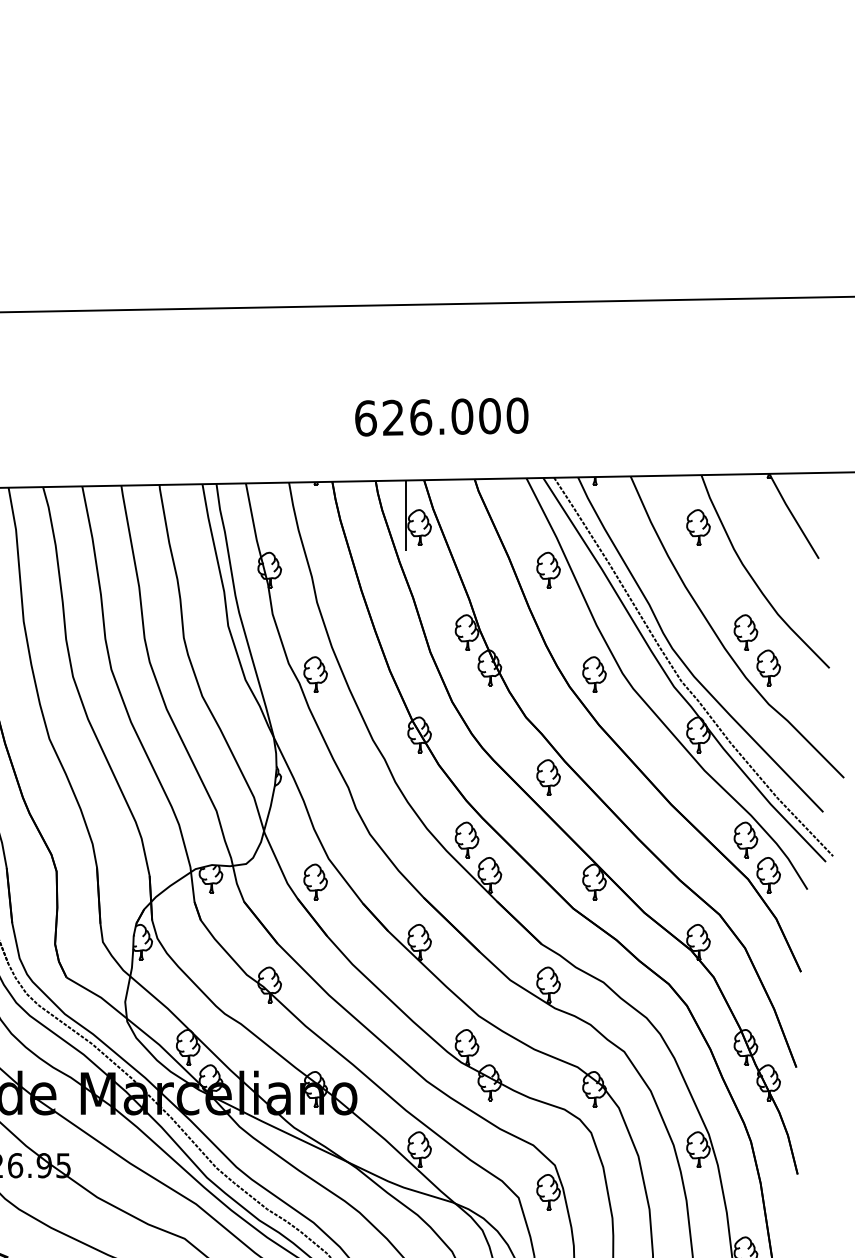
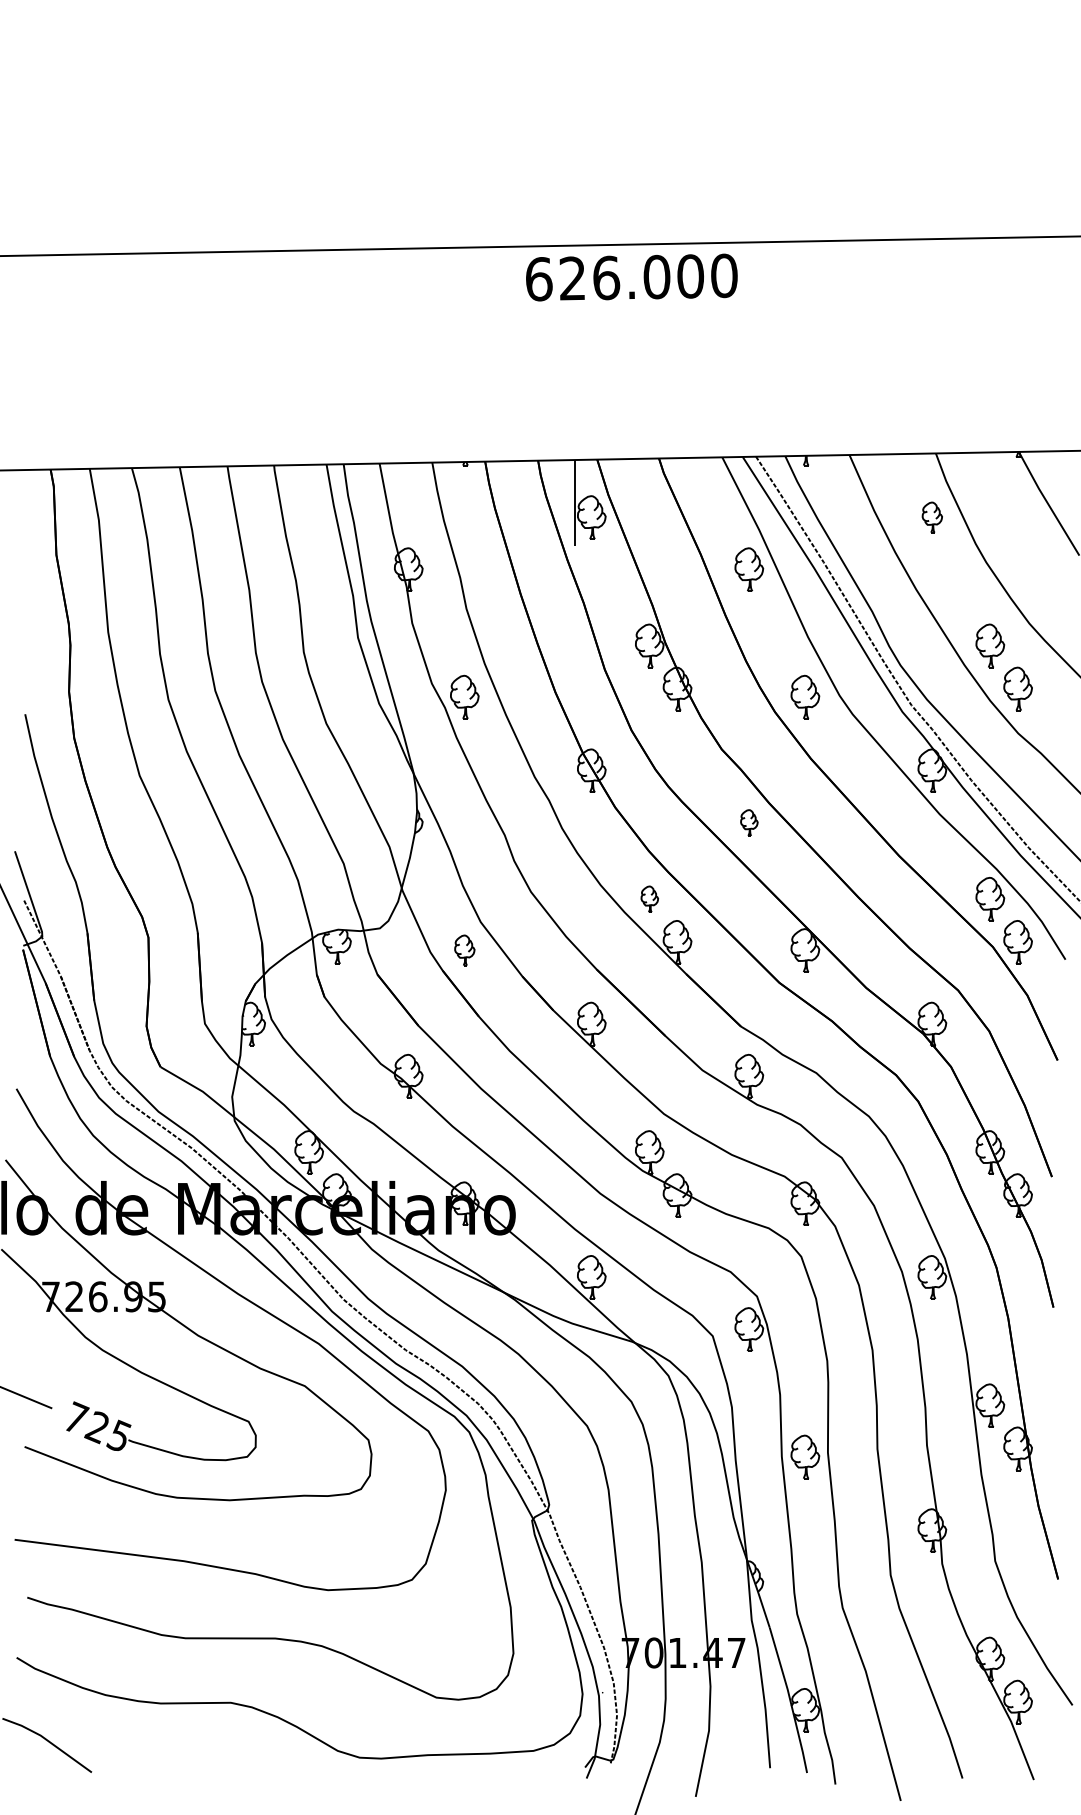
text: (441, 417) -> (631, 277), moved
part: (698, 527) -> (932, 517), size x0.7
part: (548, 777) -> (749, 822), size x0.6
part: (466, 840) -> (649, 899), size x0.6
part: (315, 882) -> (464, 950), size x0.7

